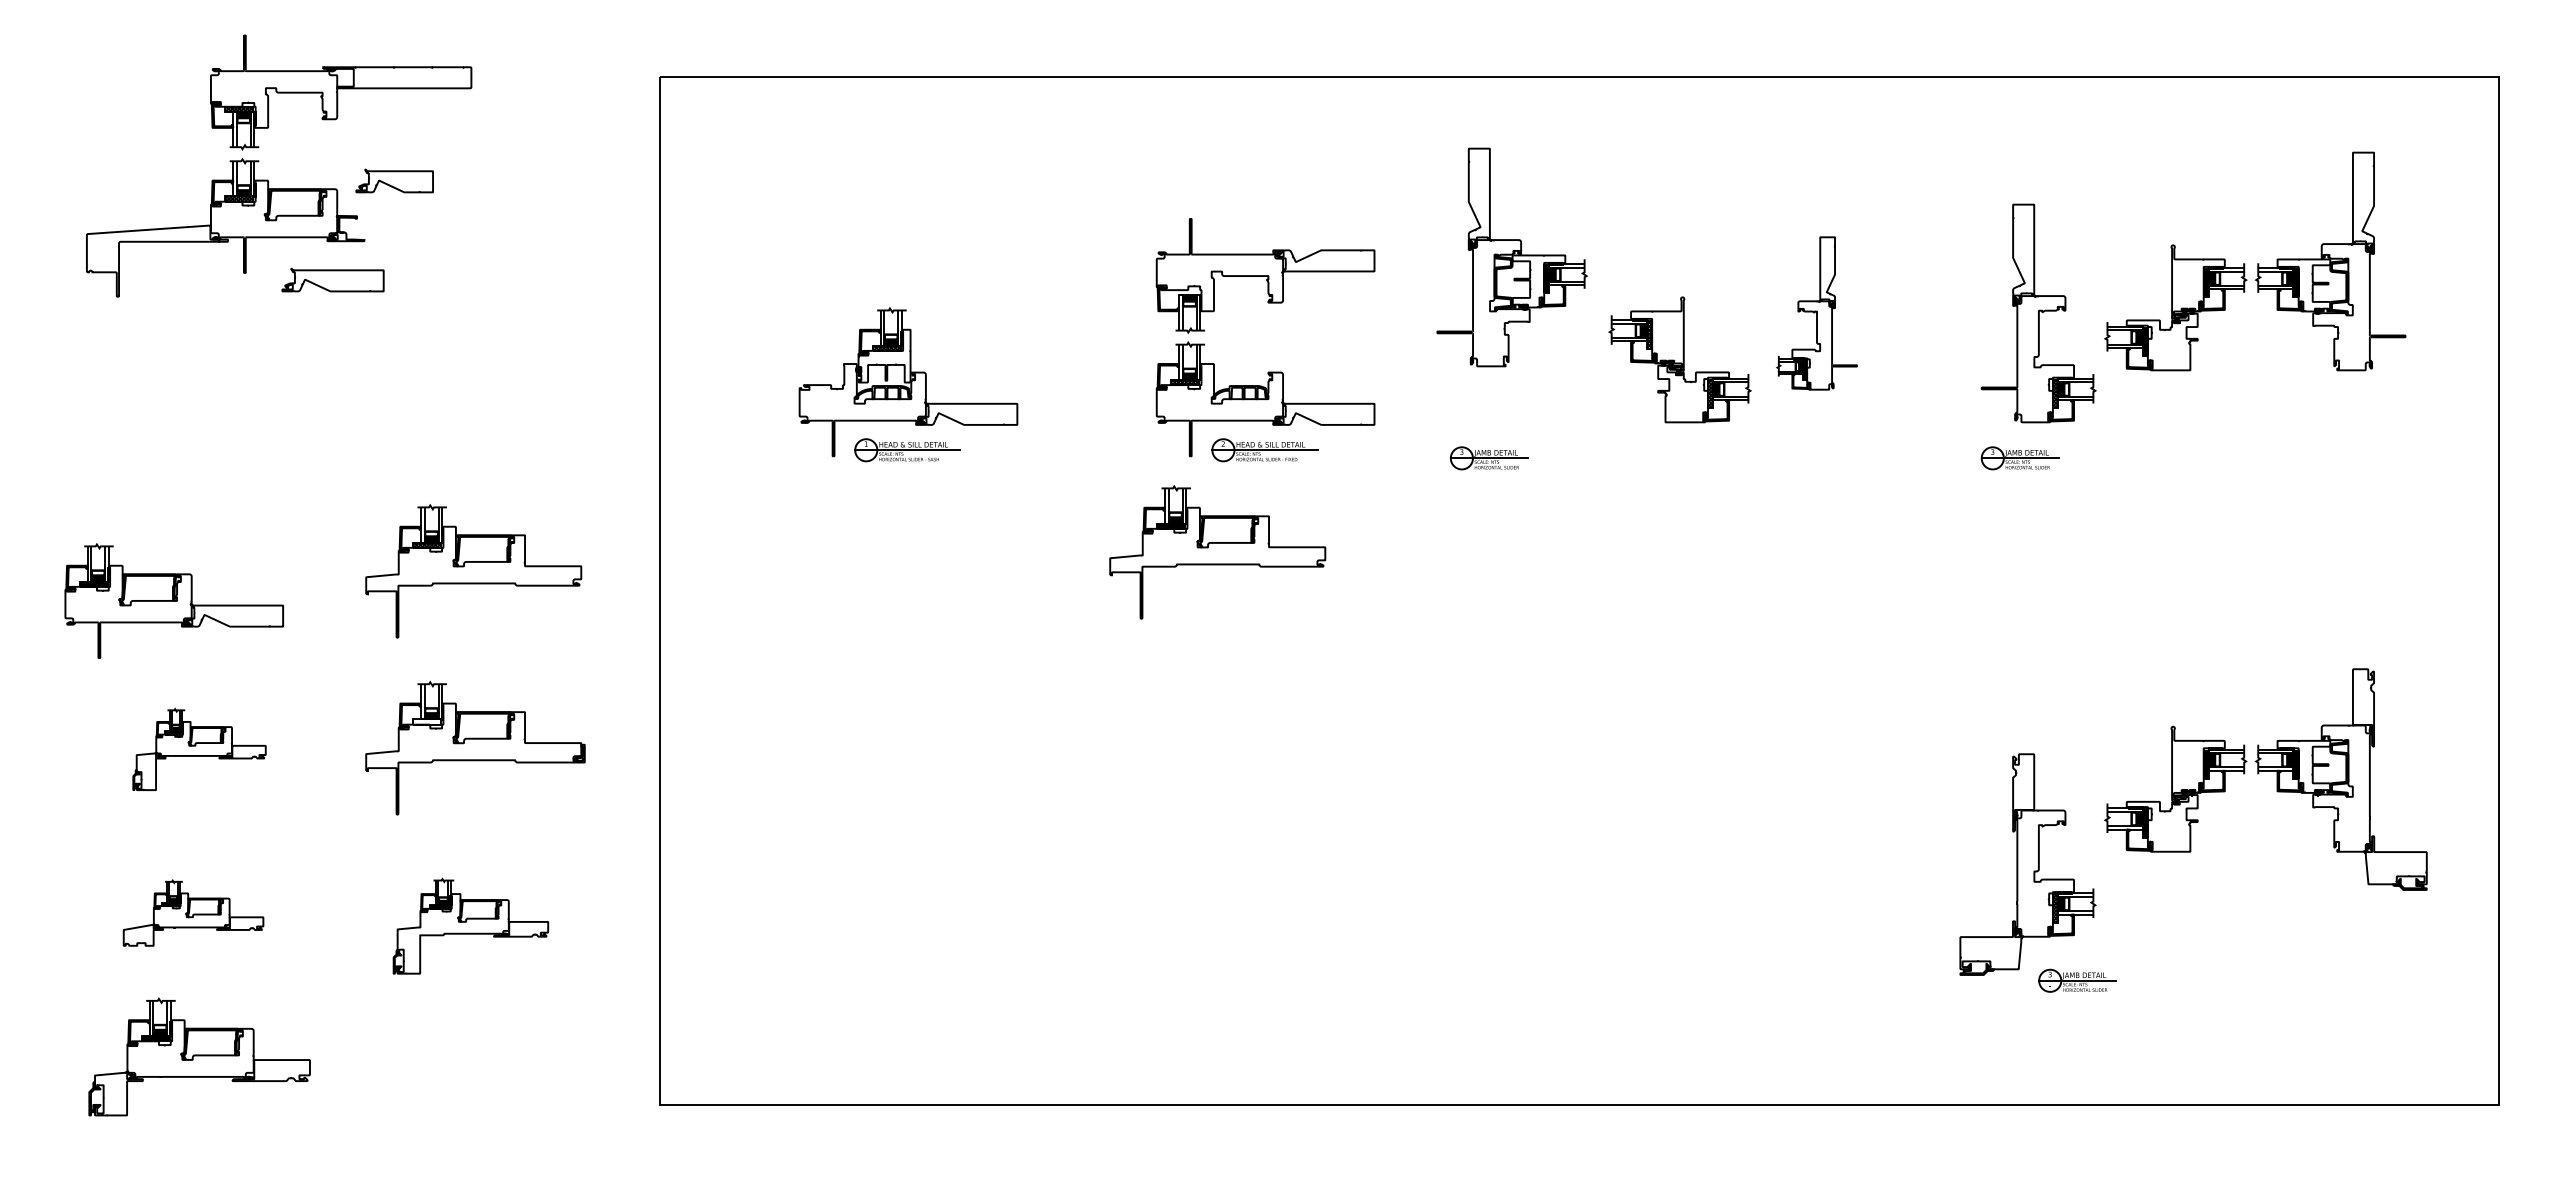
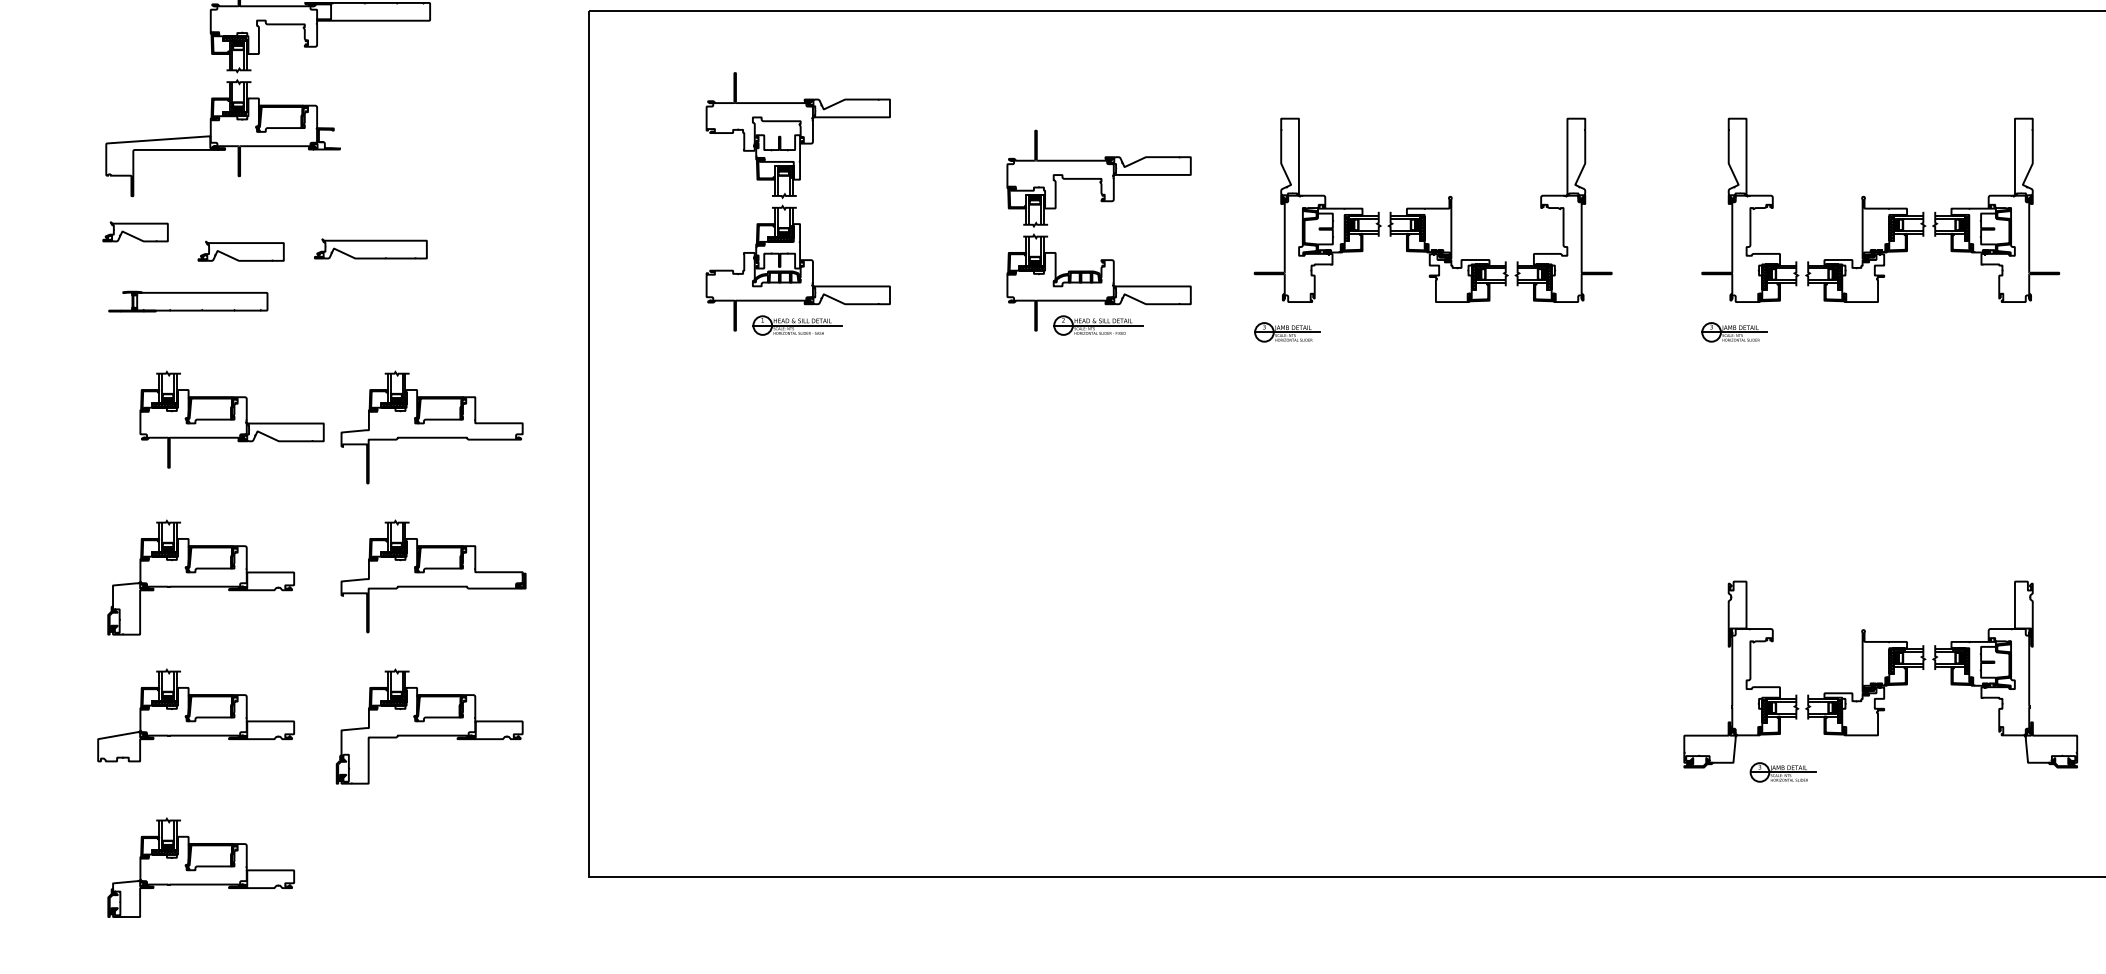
part: (394, 180) -> (135, 231), moved
part: (908, 224) -> (798, 135), added
part: (1511, 257) -> (1317, 210), moved
part: (2255, 261) -> (1932, 210), moved
part: (332, 279) -> (240, 250), moved
part: (1816, 313) -> (1563, 210), size x1.43
part: (400, 359) -> (370, 249), added
part: (184, 421) -> (188, 301), added
part: (1217, 552) -> (1058, 411), removed
part: (173, 600) -> (231, 419), moved
hatch: (426, 721) -> (392, 554), added
part: (199, 749) -> (201, 577), size x1.67
part: (2265, 771) -> (1941, 667), moved
part: (193, 912) -> (196, 714), size x1.67
part: (470, 925) -> (429, 725), size x1.43
part: (199, 1056) -> (201, 867), moved

